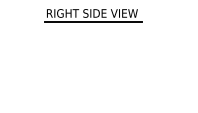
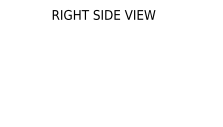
line: (93, 22) -> (105, 25), removed

